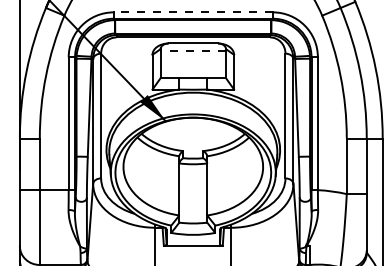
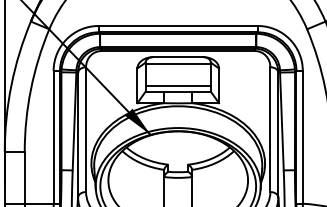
line: (193, 12) -> (178, 26), dashed -> solid
line: (193, 50) -> (178, 64), dashed -> solid
line: (193, 72) -> (178, 86), added

